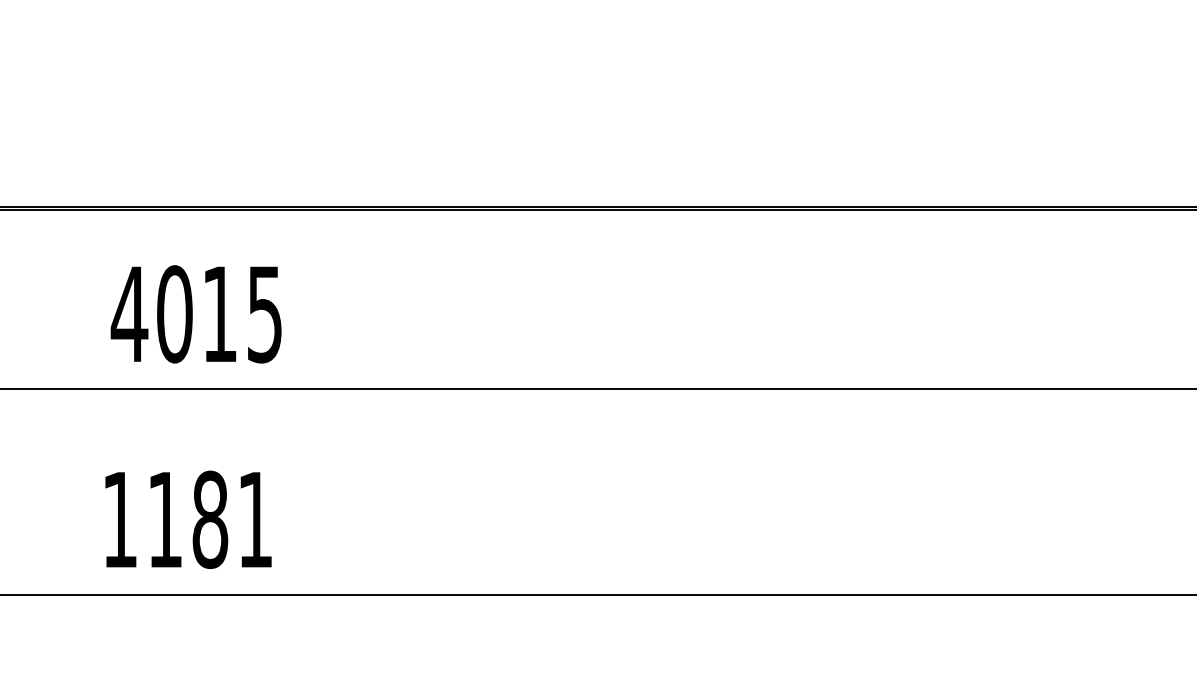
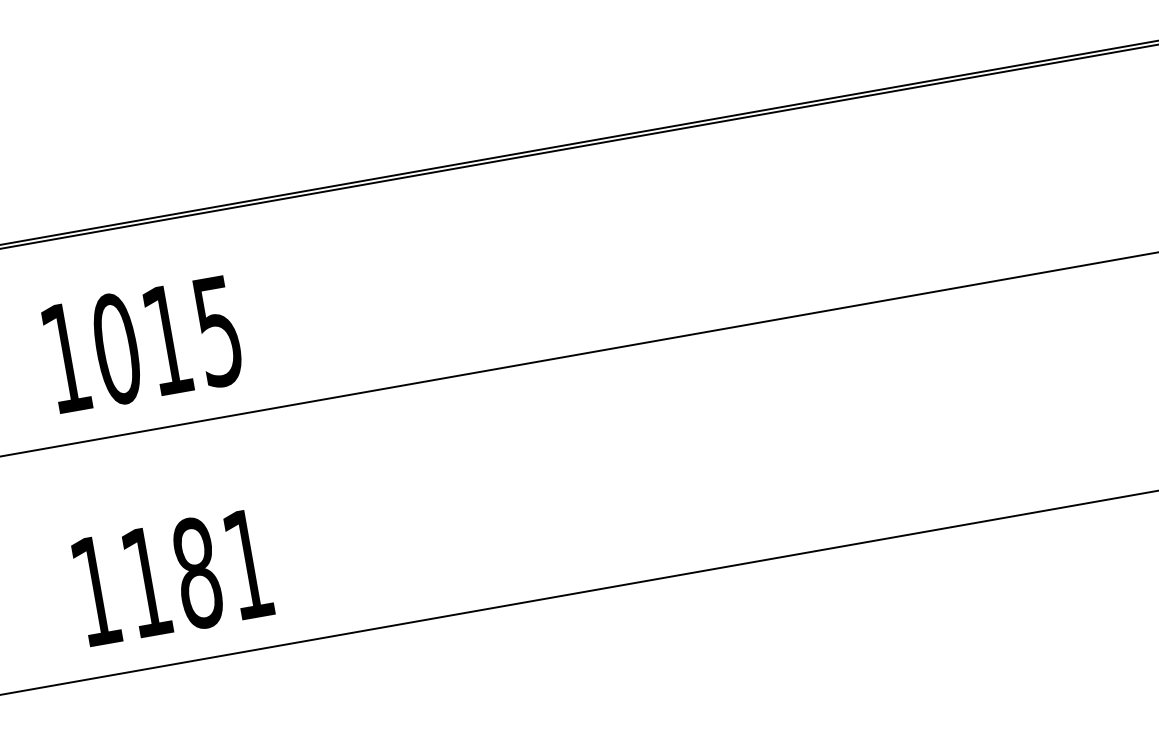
text: (129, 313) -> (65, 357), 4015 -> 1015

